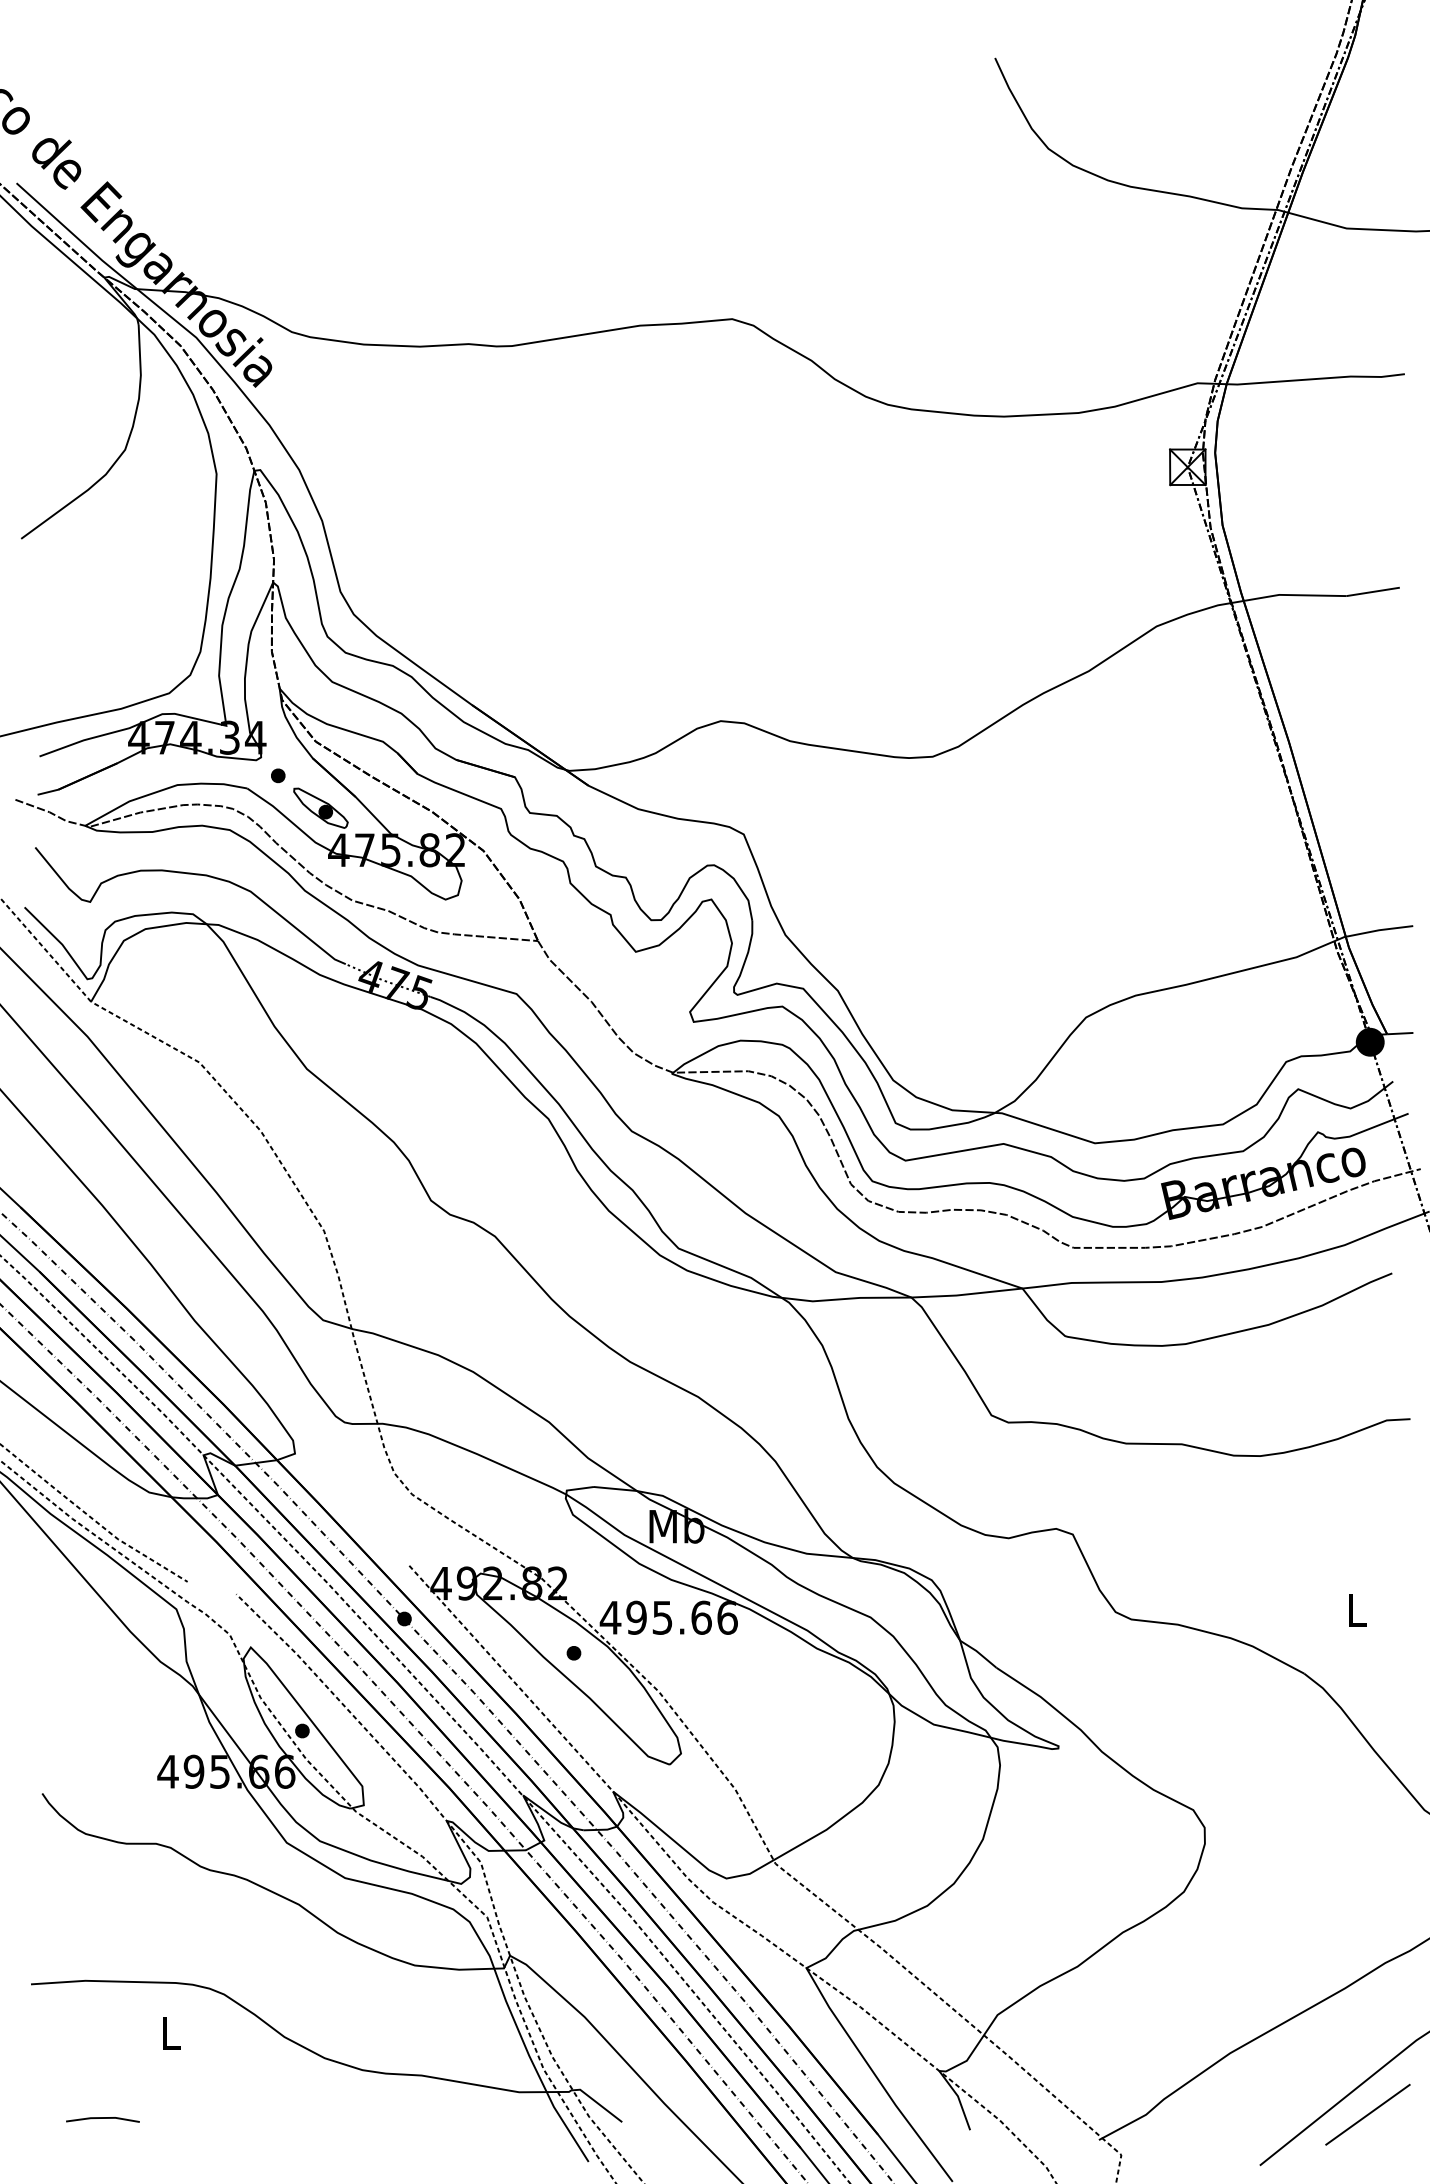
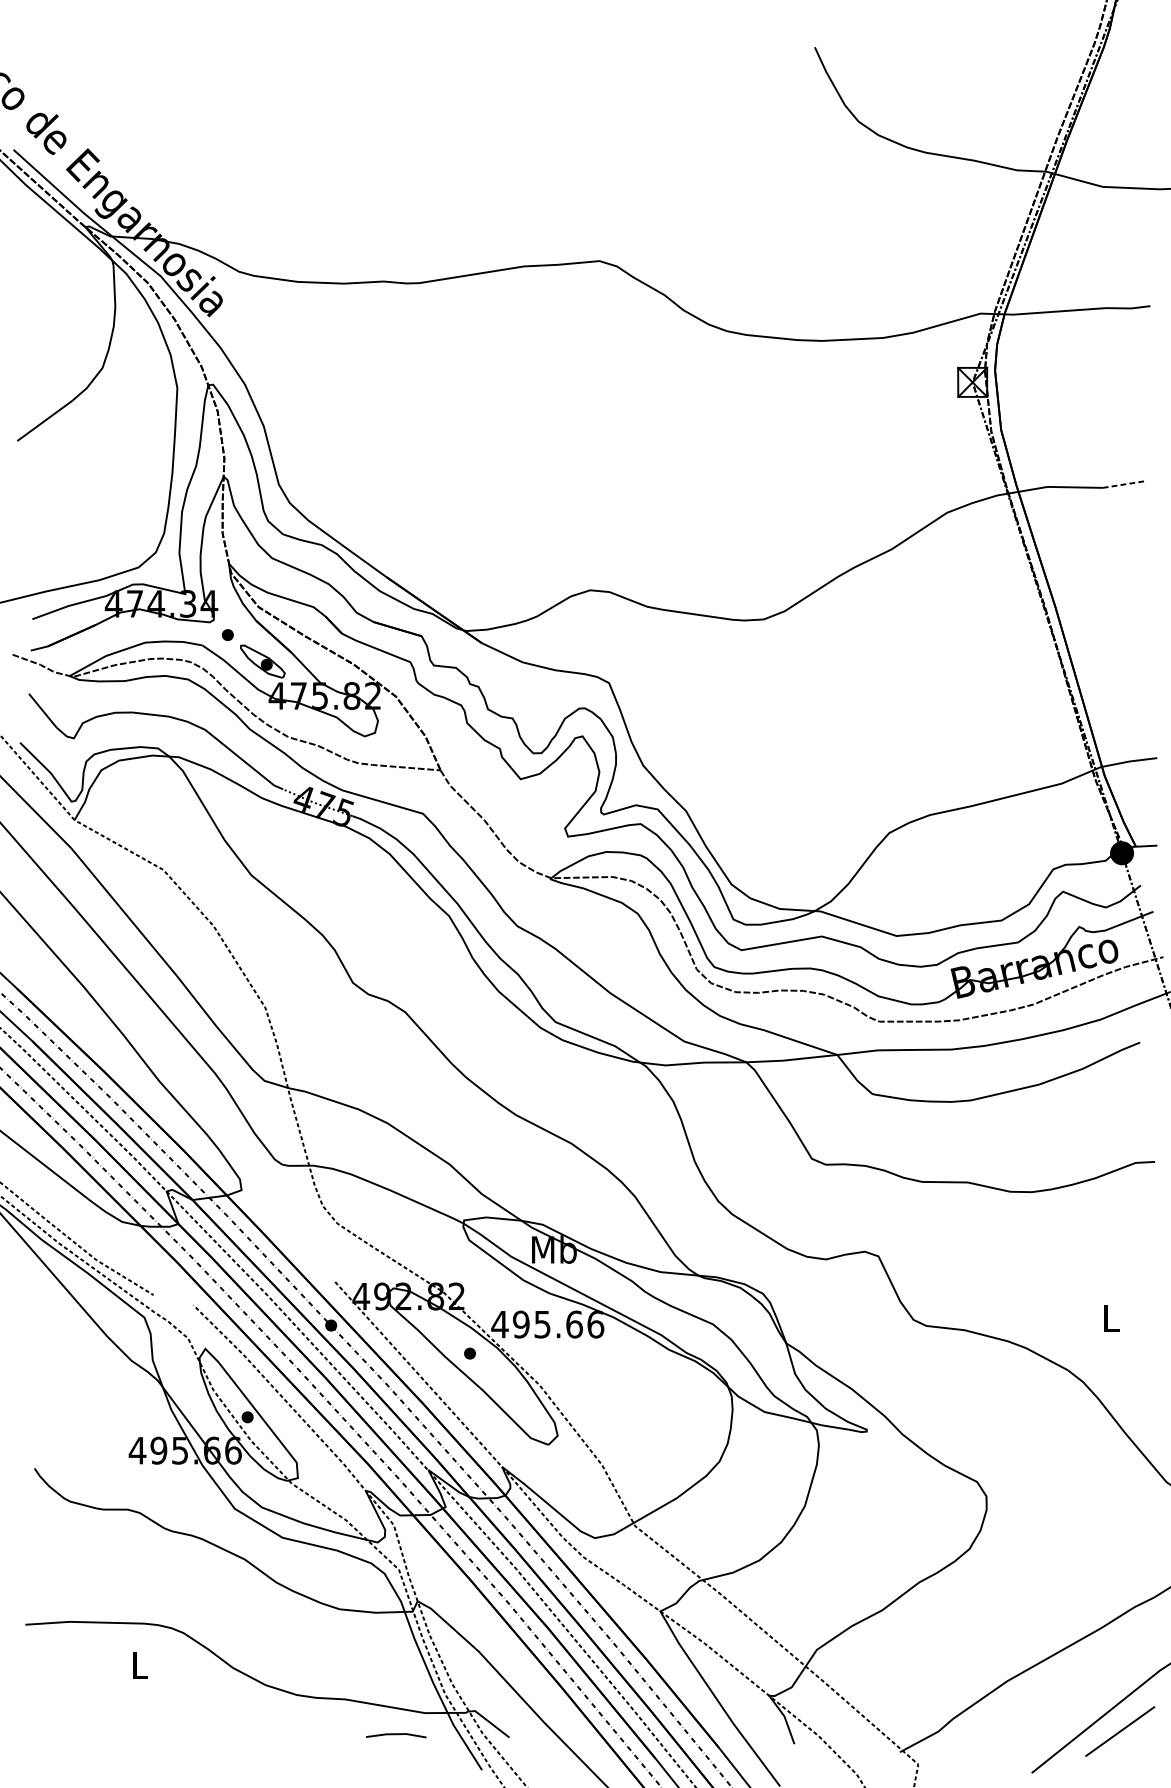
line: (1373, 591) -> (1124, 484), solid -> dashed
line: (102, 2118) -> (395, 1734), moved

